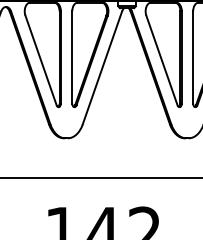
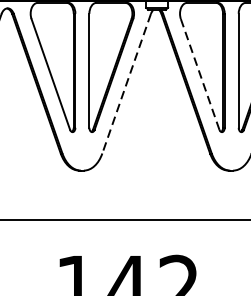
line: (161, 60) -> (199, 74), solid -> dashed
line: (102, 68) -> (126, 84), solid -> dashed

